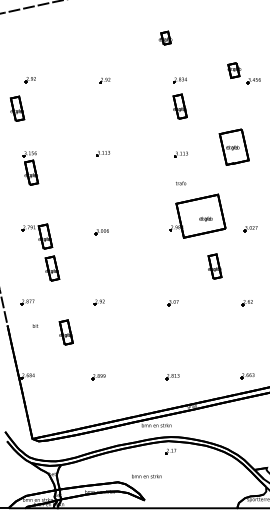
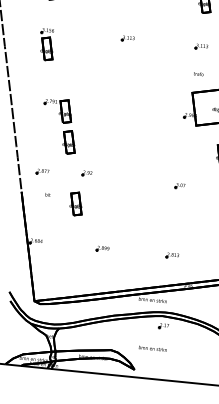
part: (30, 168) -> (46, 44), moved
part: (101, 232) -> (119, 112), removed
part: (98, 302) -> (86, 173), moved
text: (146, 476) -> (152, 348), moved

